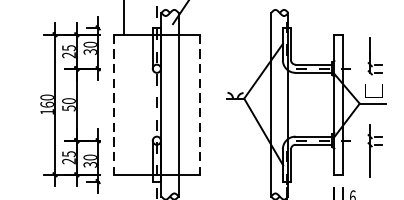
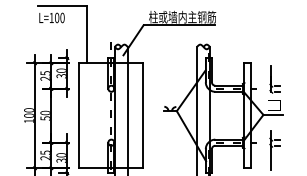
text: (46, 104) -> (28, 115), 160 -> 100
line: (114, 105) -> (79, 116), dashed -> solid
line: (199, 105) -> (143, 116), dashed -> solid

